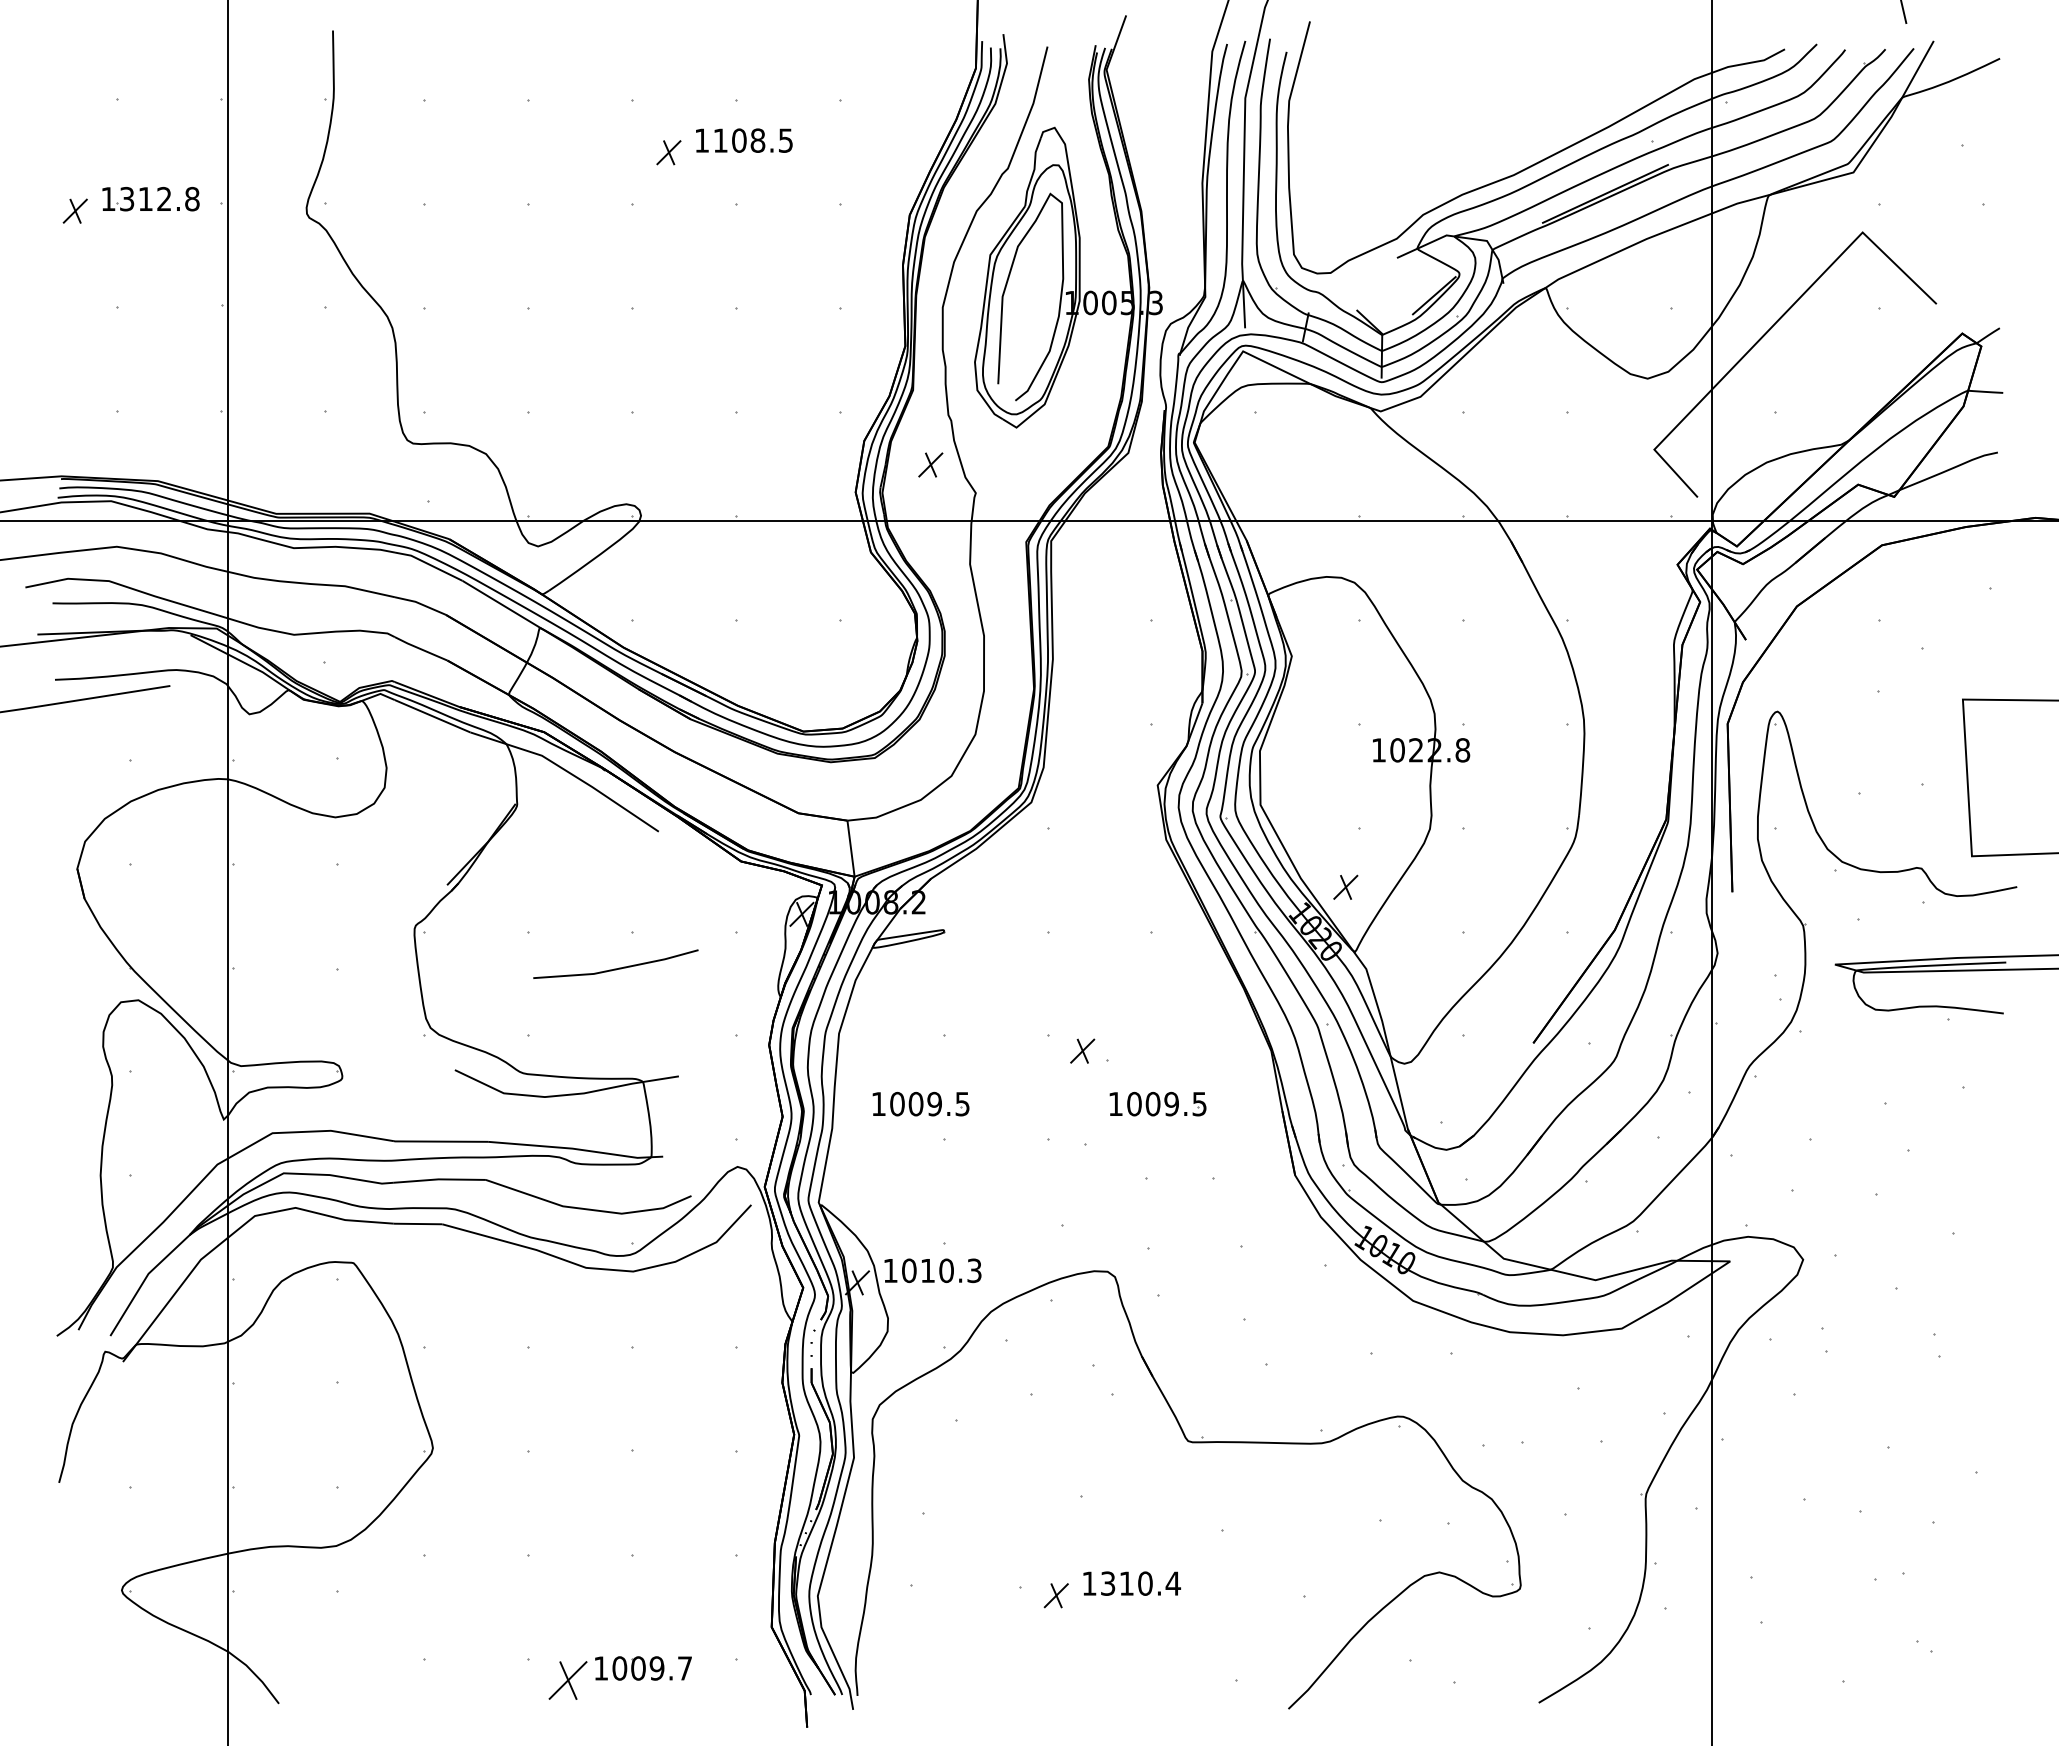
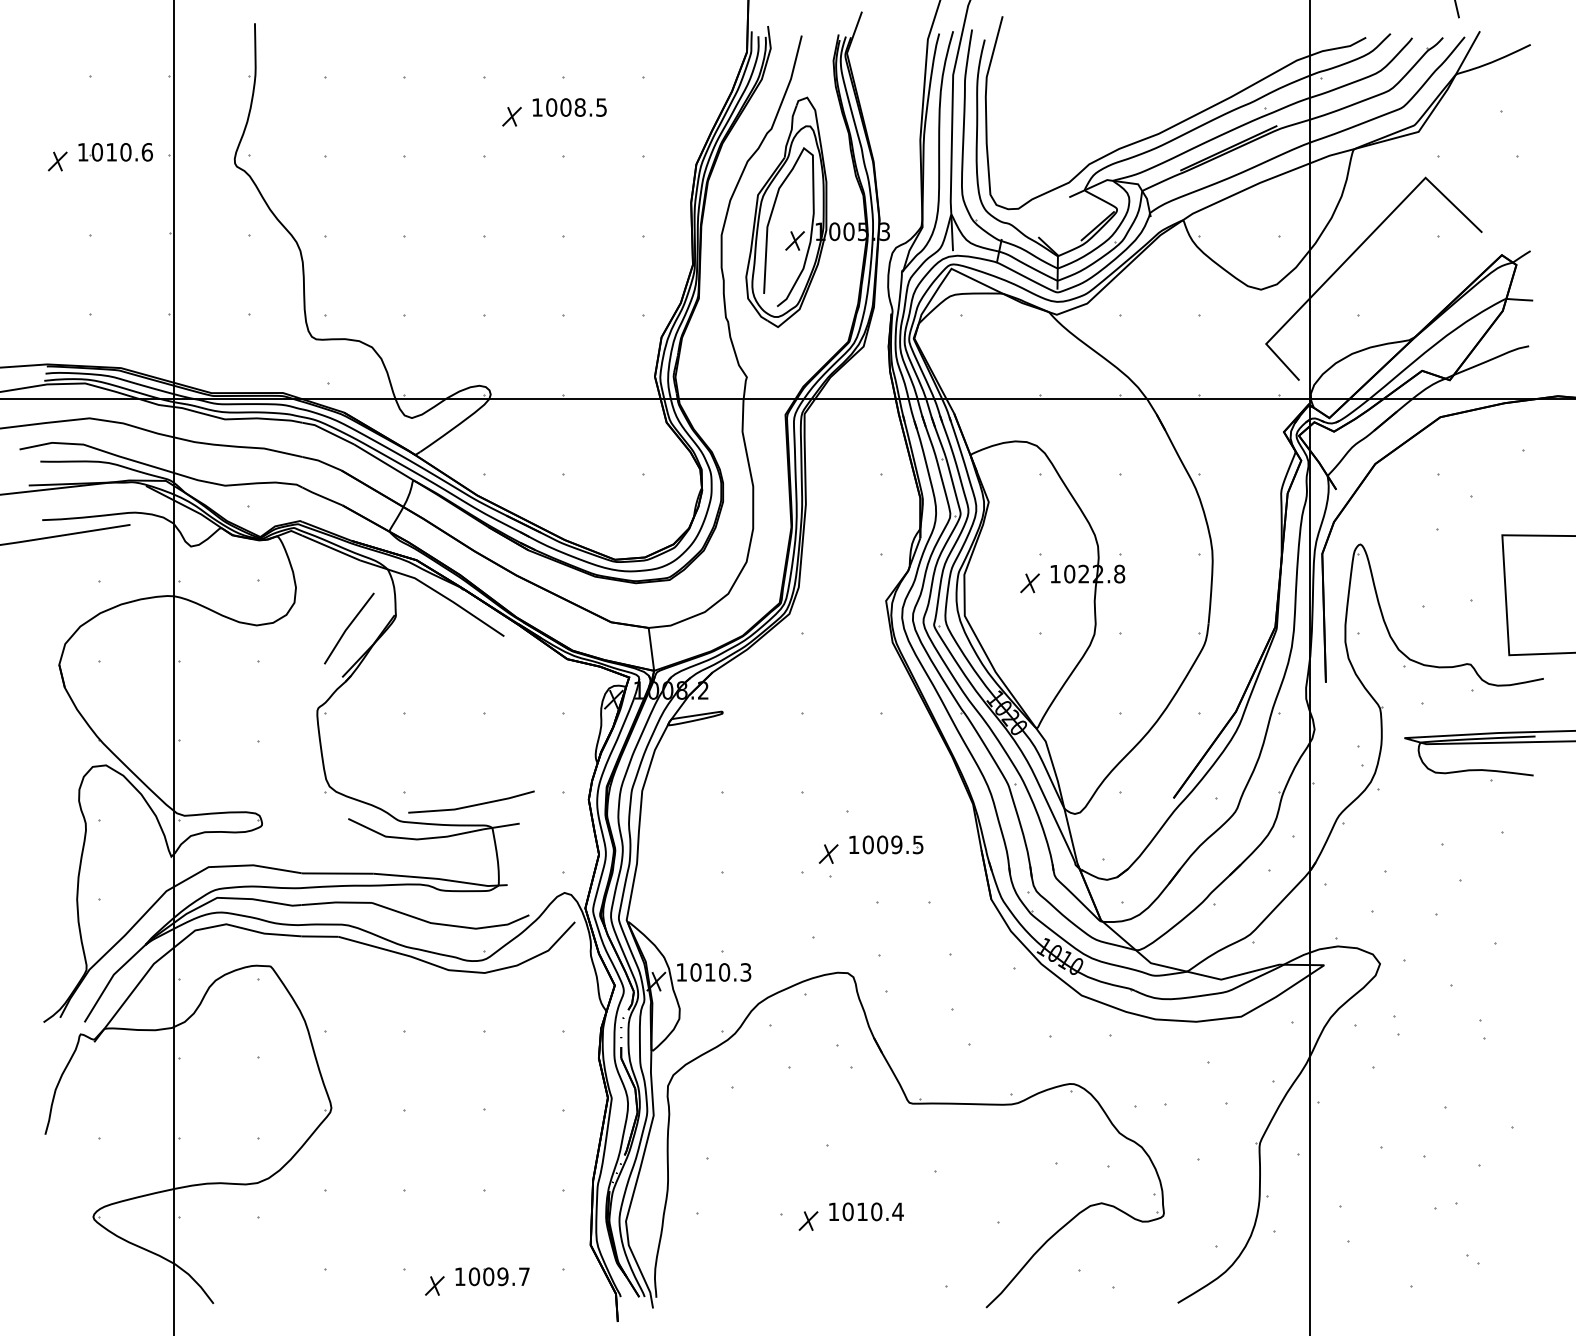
text: (720, 140) -> (551, 107), 1108.5 -> 1008.5
text: (159, 198) -> (122, 151), 1312.8 -> 1010.6
part: (930, 464) -> (794, 240), moved
line: (455, 820) -> (348, 627), added
part: (1345, 886) -> (1029, 582), moved
line: (618, 967) -> (473, 804), moved
part: (1082, 1050) -> (828, 853), moved
part: (920, 1103) -> (704, 844), removed
text: (1107, 1583) -> (847, 1211), 1310.4 -> 1010.4
part: (567, 1680) -> (434, 1285), size x0.62

